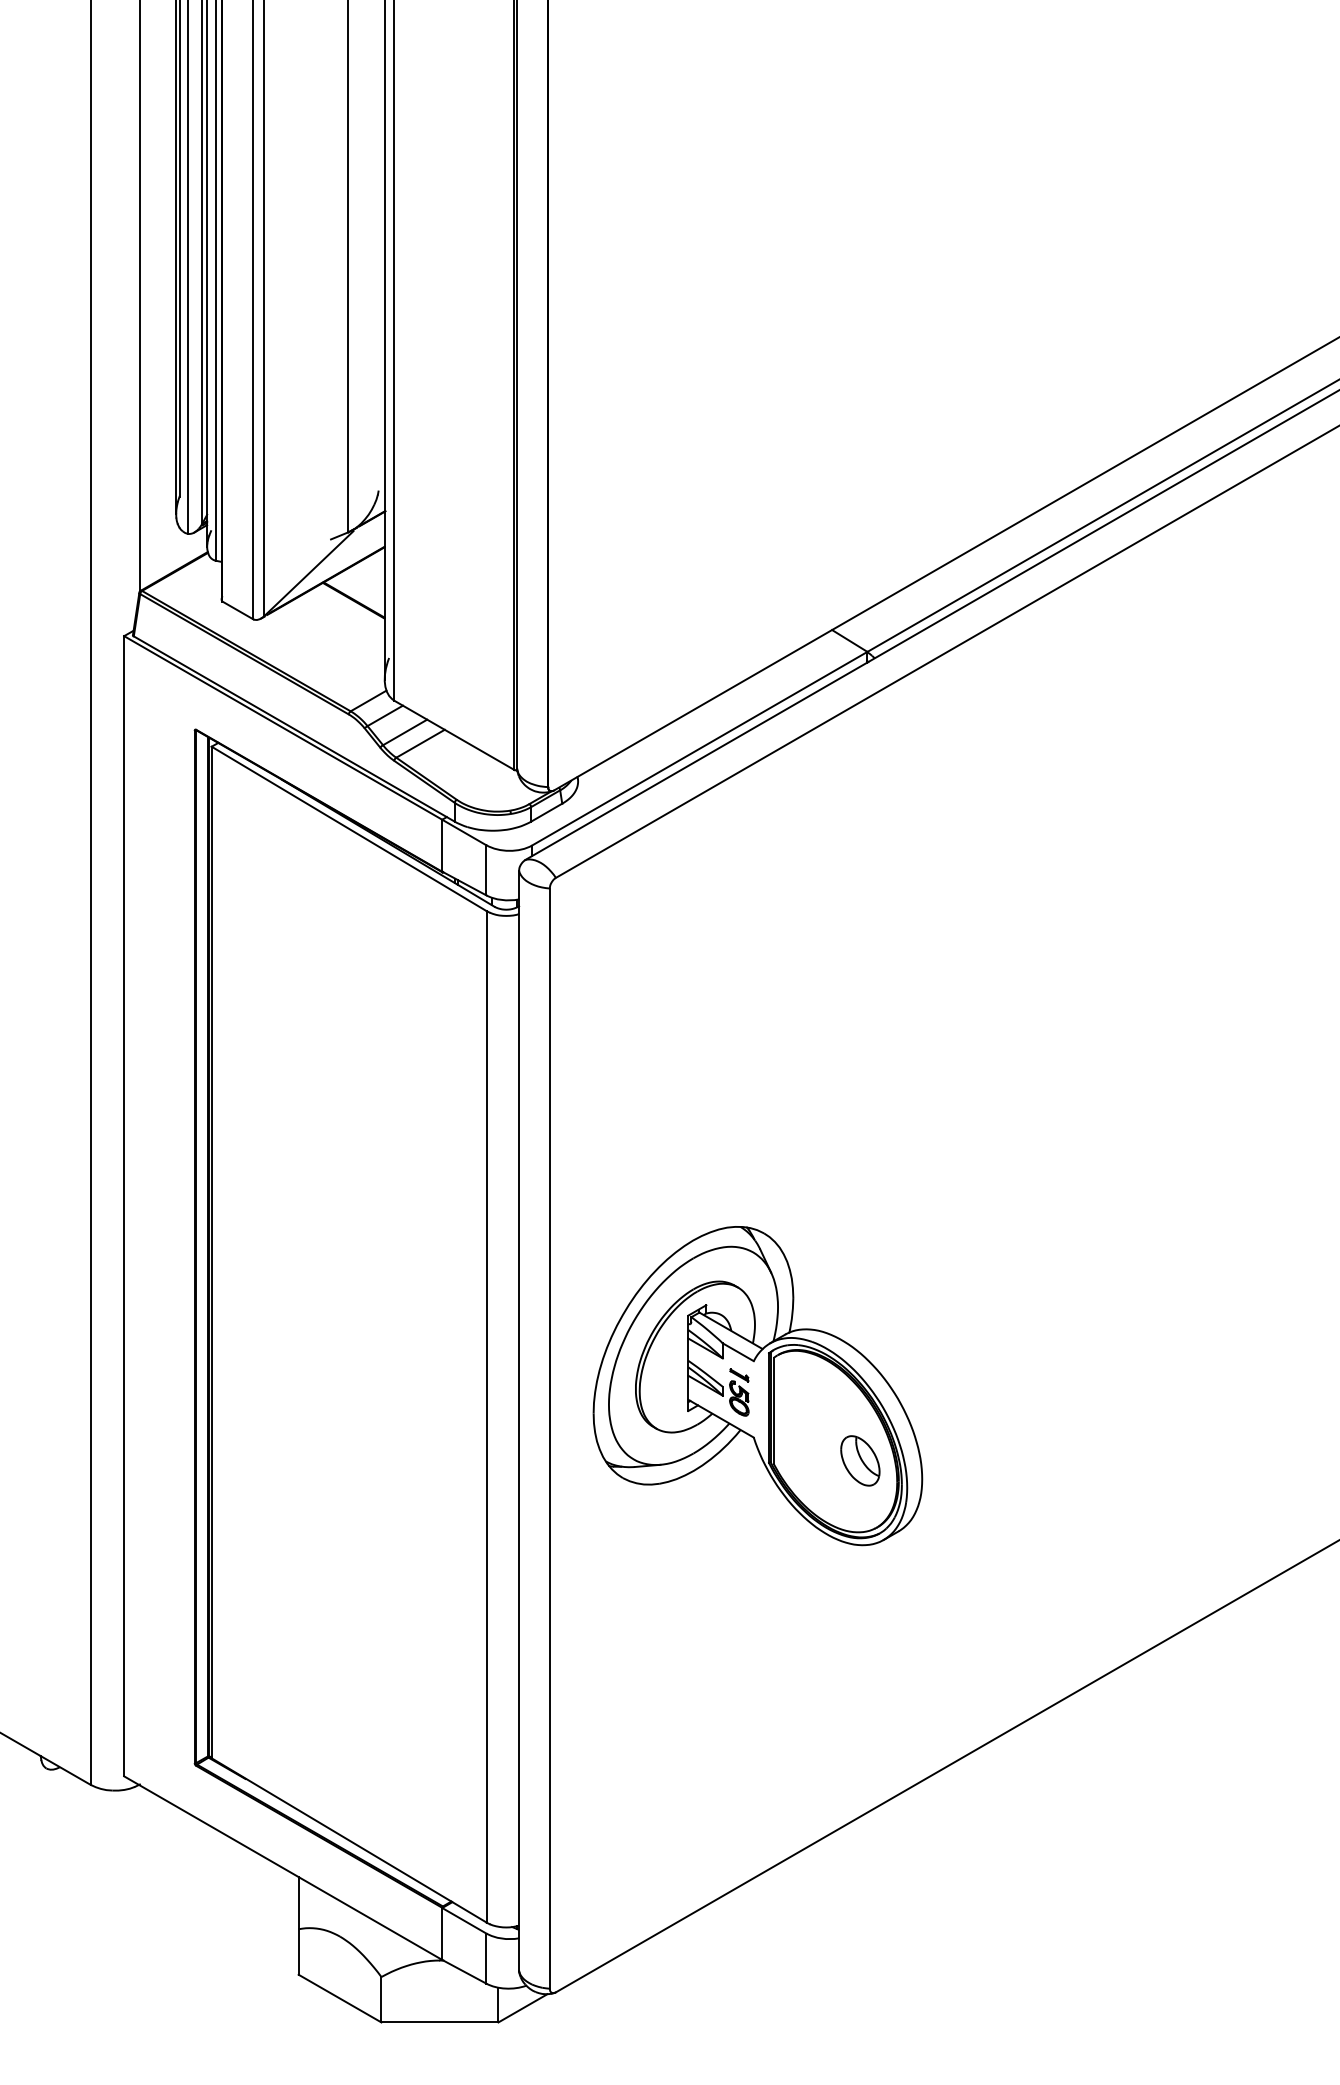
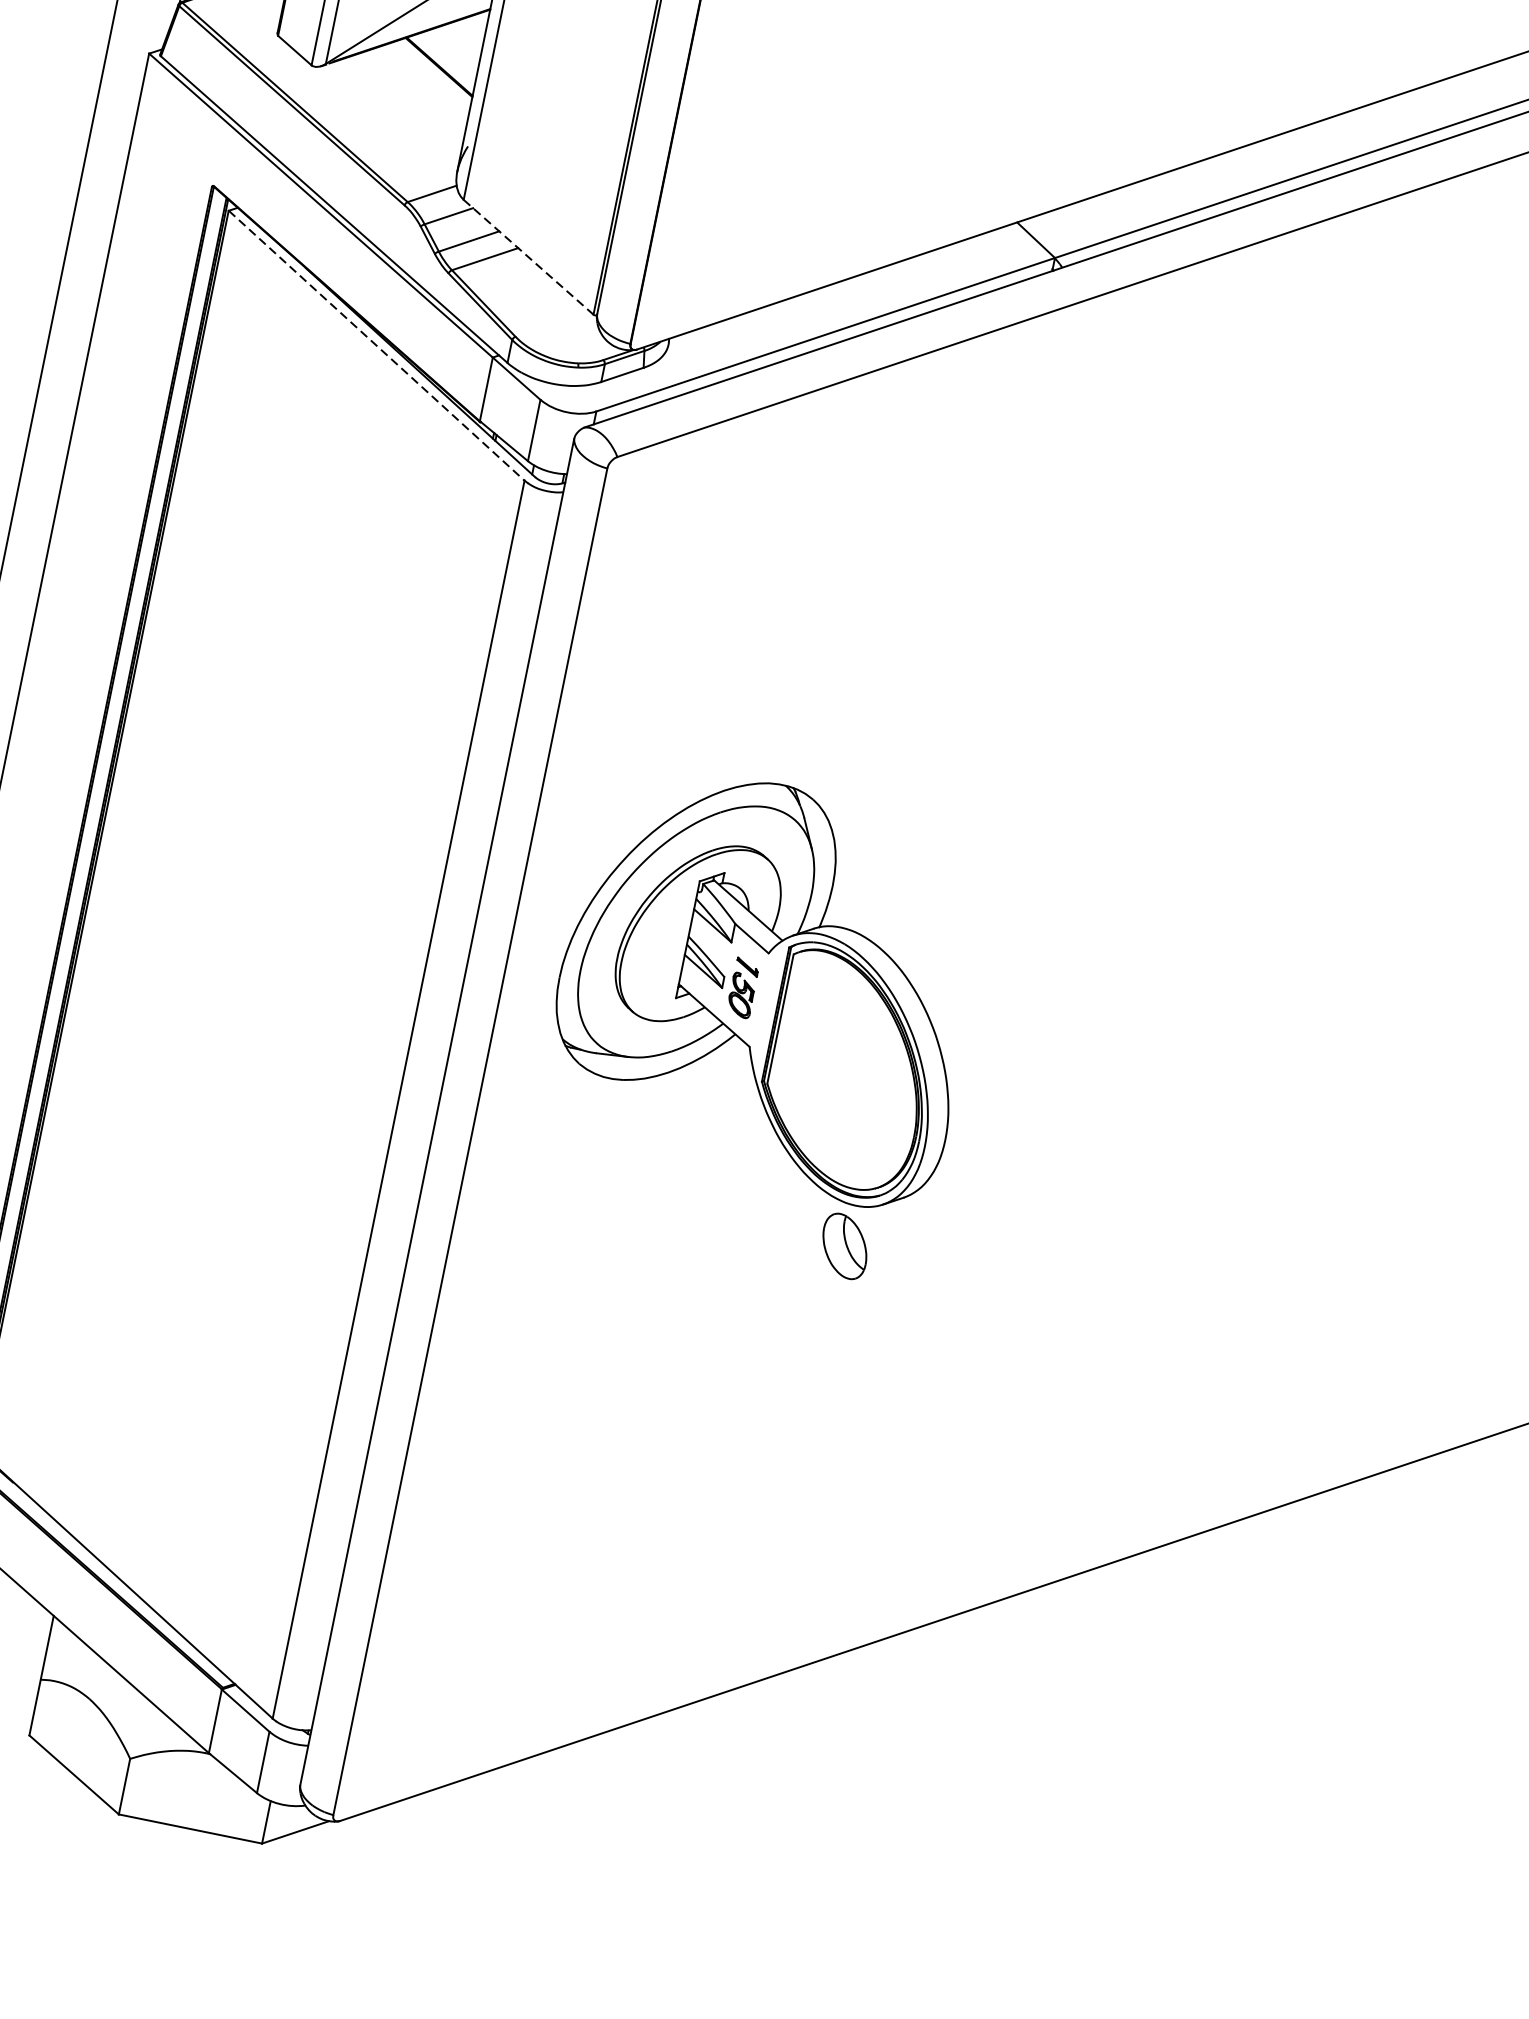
line: (454, 735) -> (528, 257), solid -> dashed
line: (349, 829) -> (376, 346), solid -> dashed
part: (757, 1386) -> (766, 985), moved

